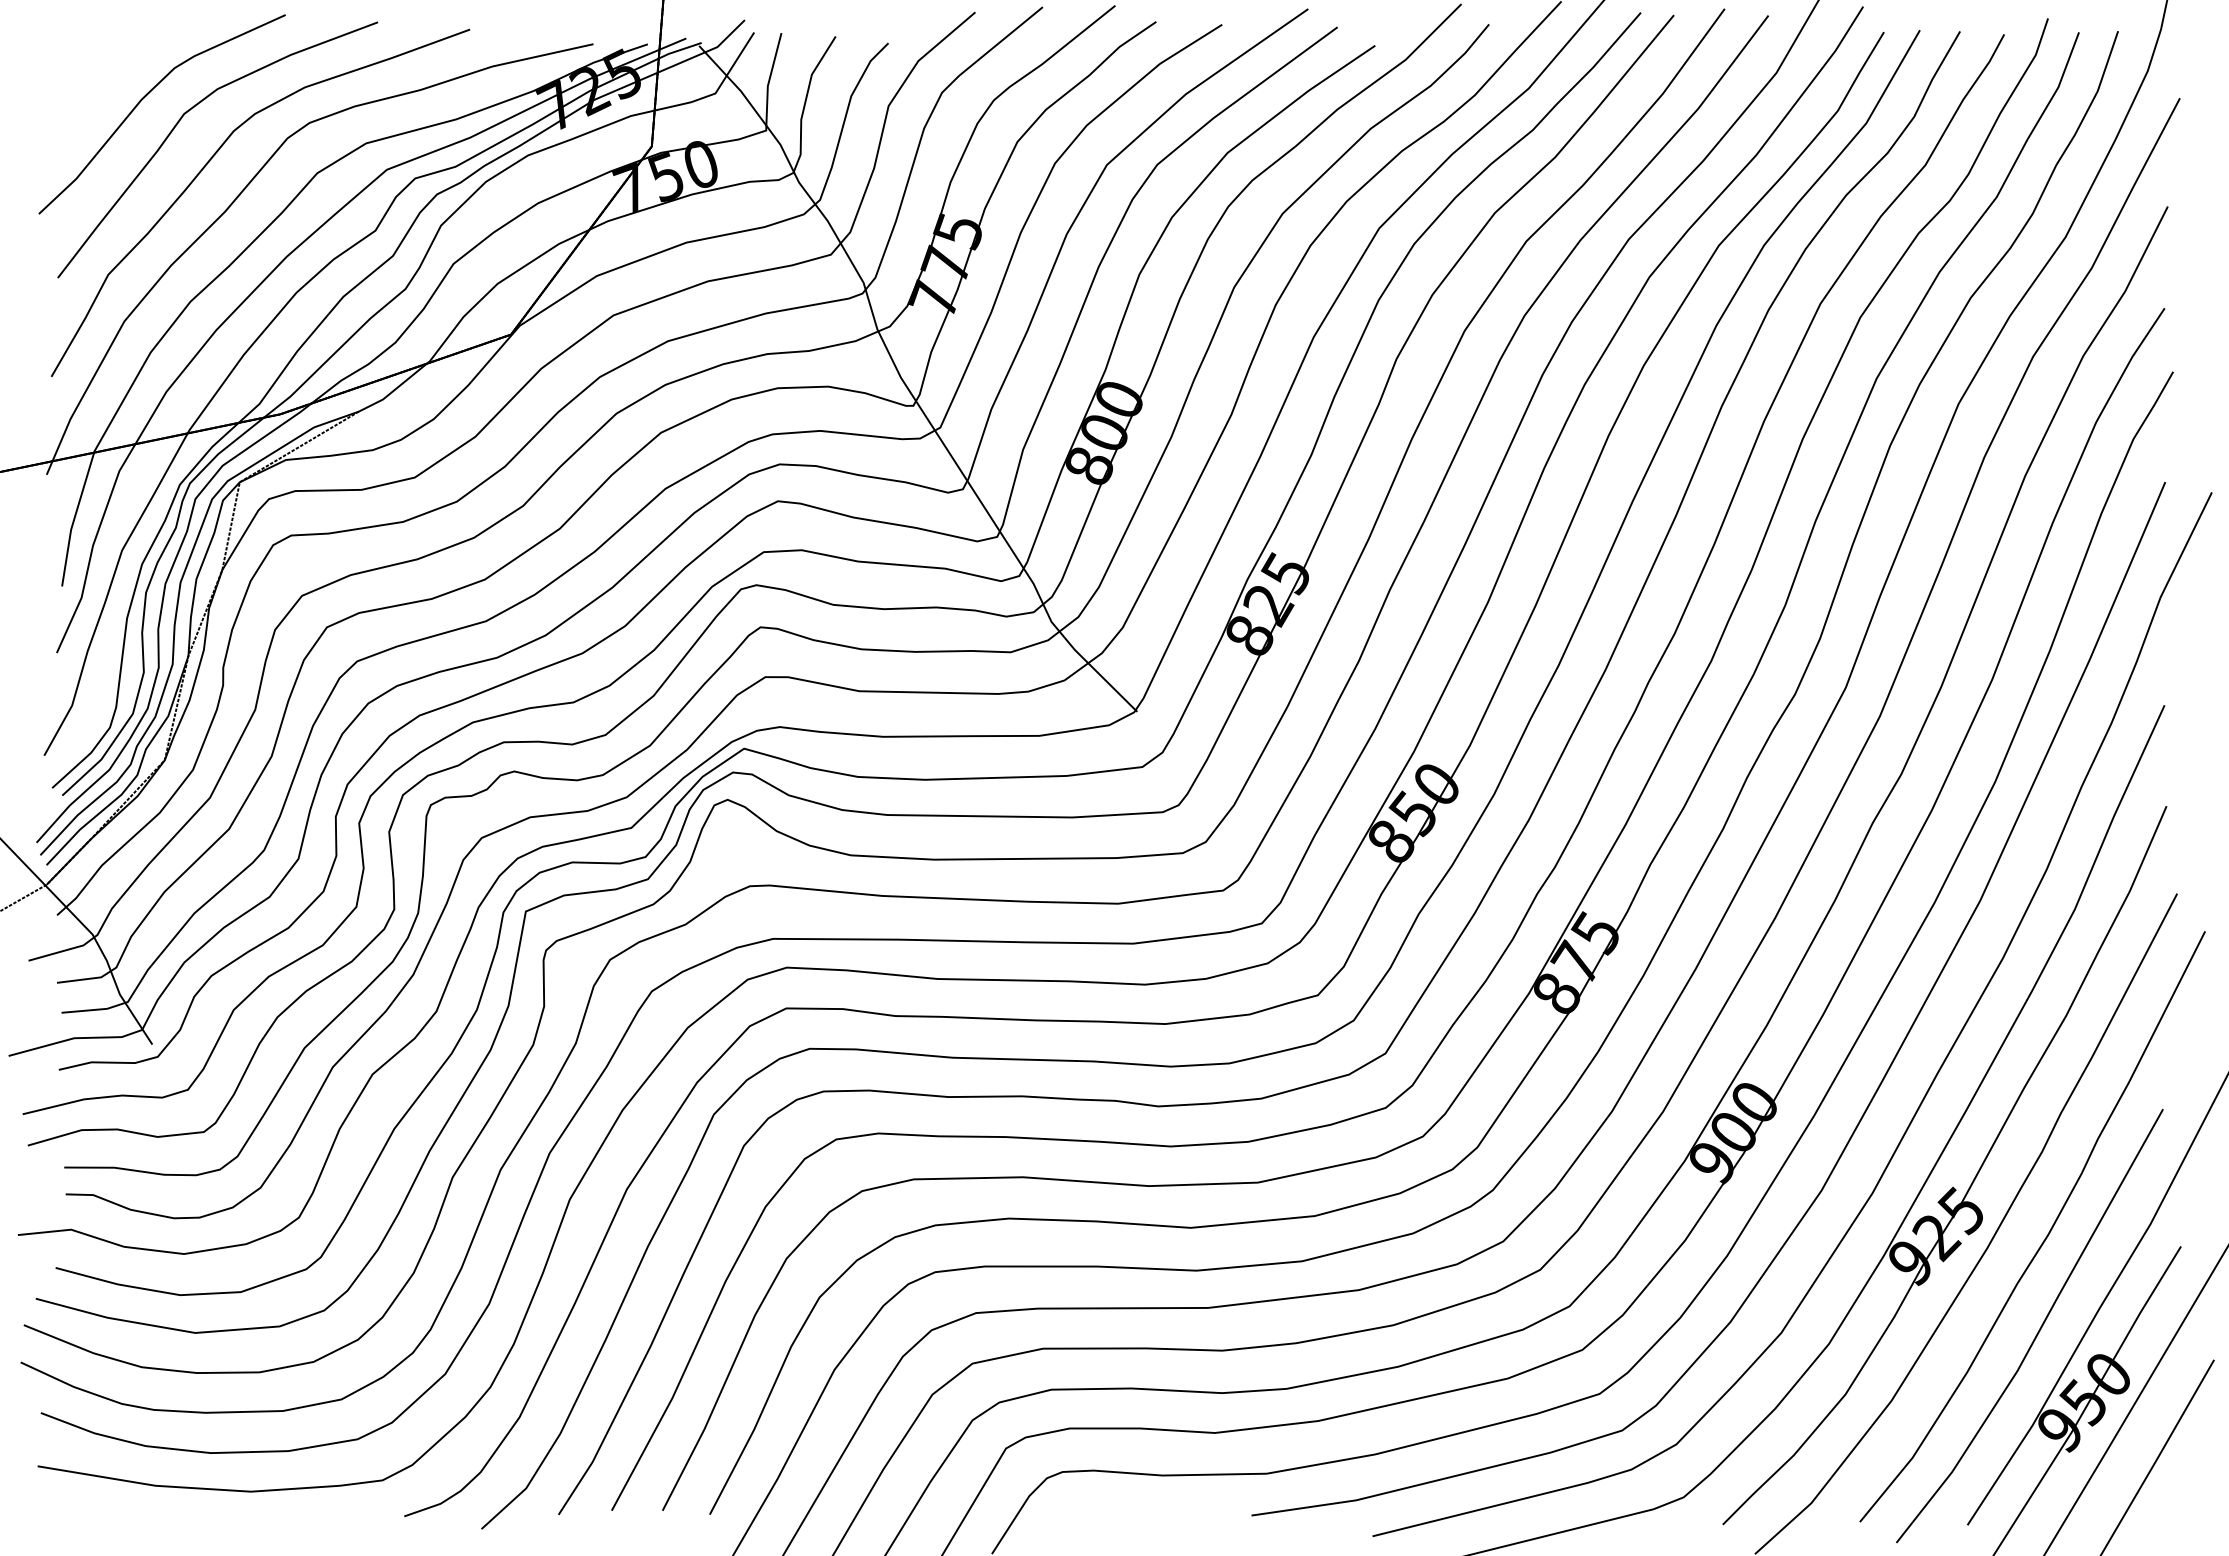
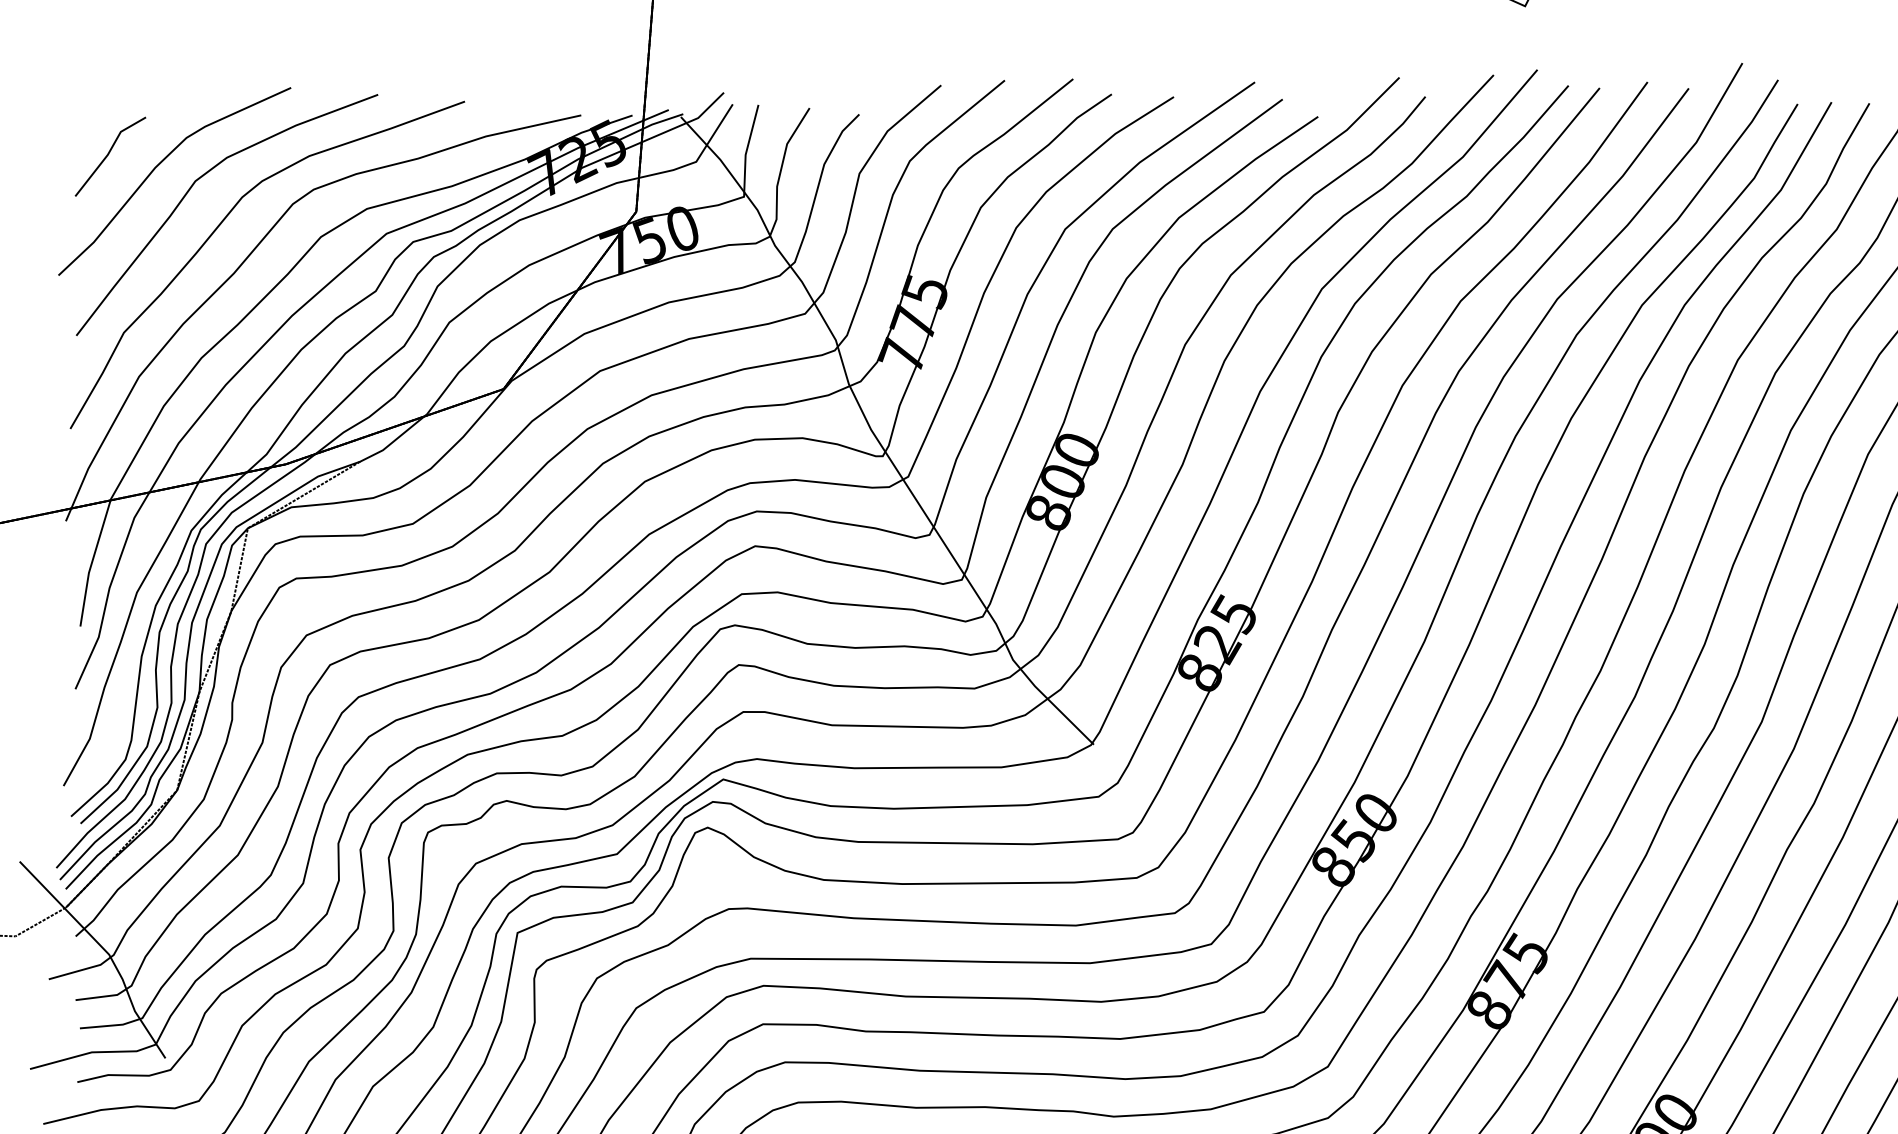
part: (93, 87) -> (110, 156), added

